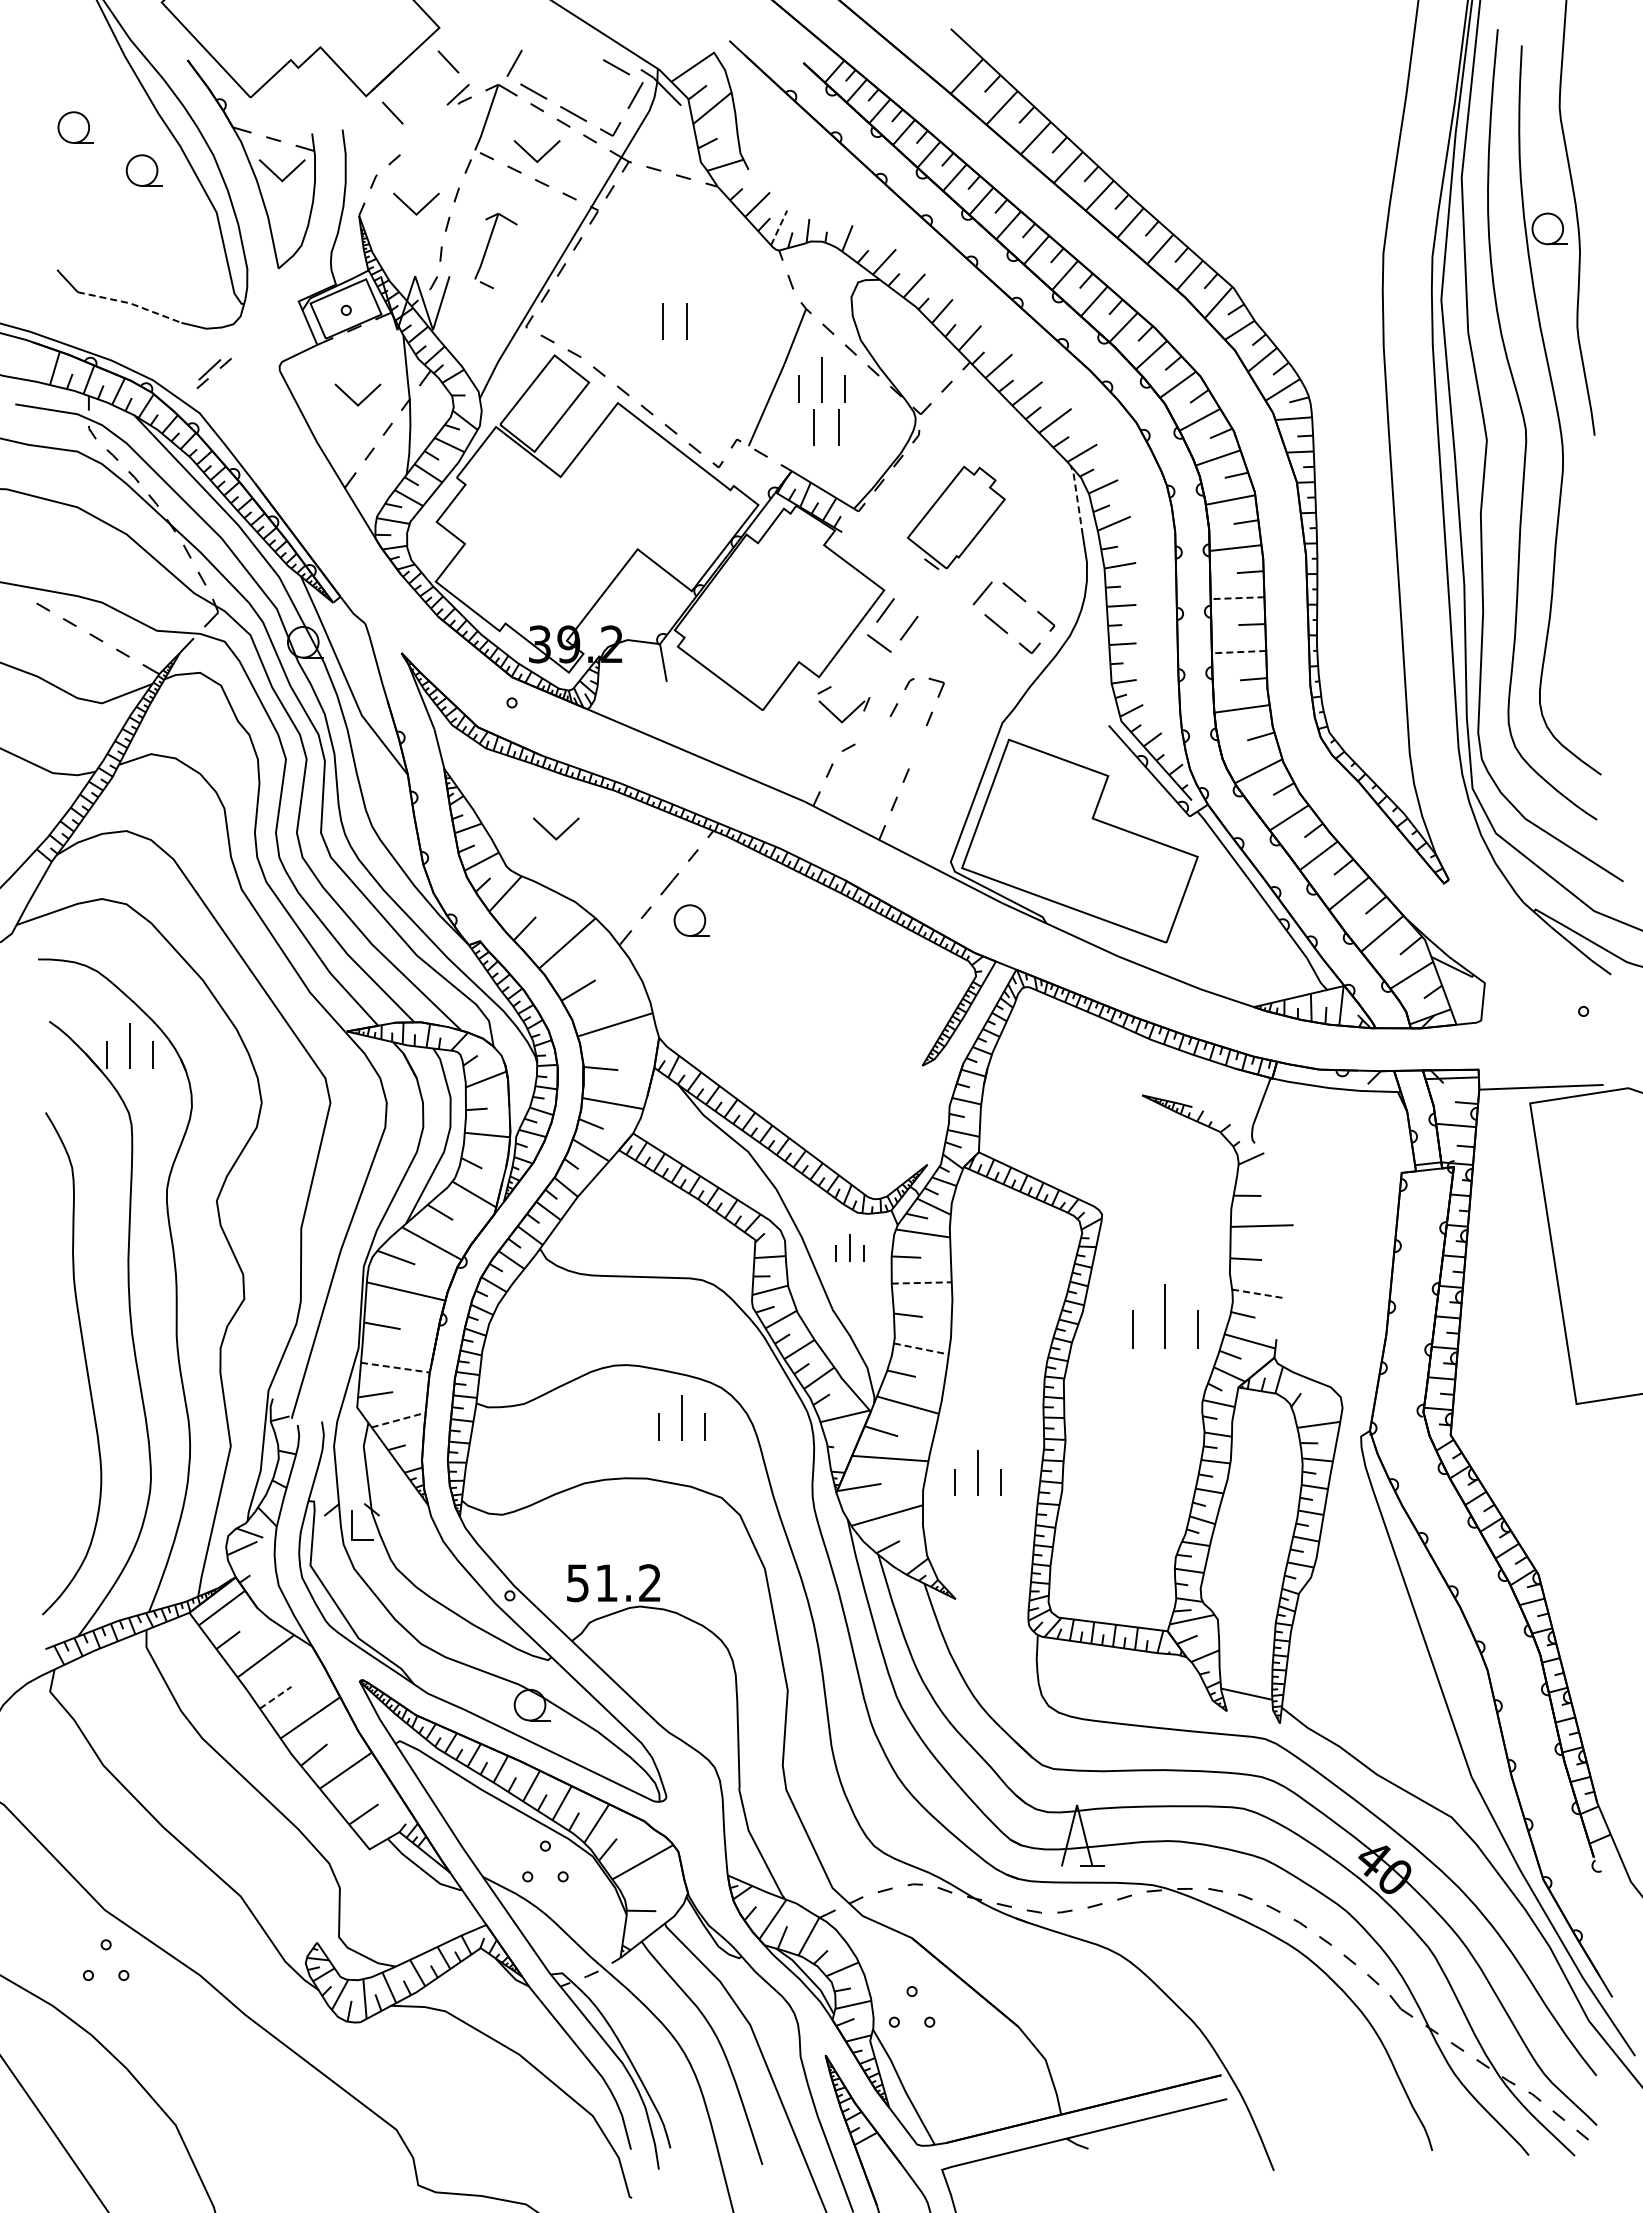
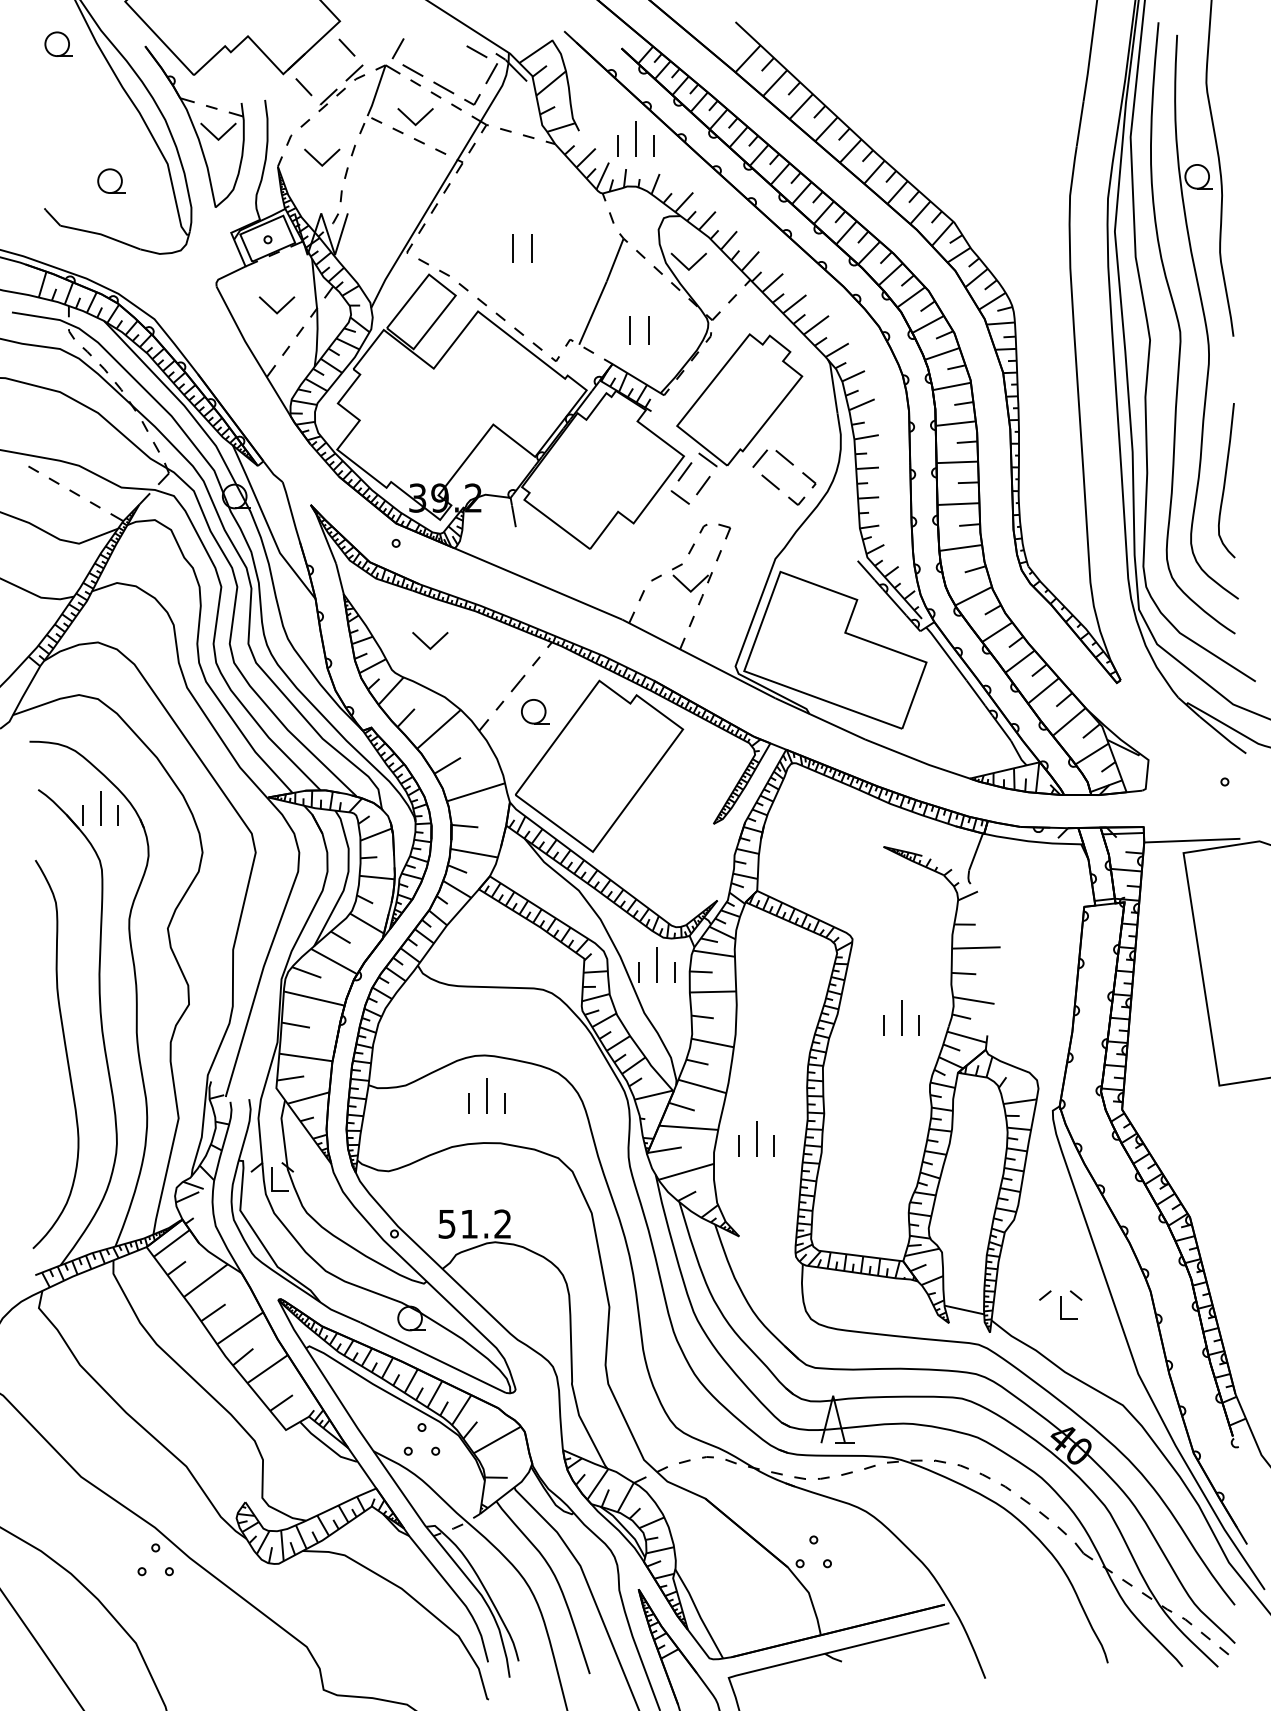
part: (75, 127) -> (58, 44), moved
part: (143, 170) -> (111, 181), moved
line: (779, 227) -> (603, 175), dashed -> solid
part: (487, 249) -> (377, 192), removed
line: (130, 303) -> (101, 234), dashed -> solid
part: (885, 343) -> (684, 265), added
part: (213, 373) -> (331, 99), moved
part: (821, 379) -> (635, 138), moved
line: (1077, 498) -> (833, 385), dashed -> solid
part: (956, 517) -> (739, 399), size x1.67
line: (1237, 598) -> (957, 462), dashed -> solid
curve: (1584, 621) -> (1225, 480), added
line: (1238, 652) -> (958, 504), dashed -> solid
part: (851, 712) -> (698, 584), moved
part: (774, 990) -> (599, 765), added
part: (849, 1247) -> (657, 964), size x1.67
line: (922, 1282) -> (713, 991), dashed -> solid
line: (1259, 1294) -> (974, 1000), dashed -> solid
part: (1165, 1316) -> (901, 1017), size x0.71
line: (921, 1348) -> (712, 1042), dashed -> solid
line: (395, 1367) -> (306, 1057), dashed -> solid
part: (681, 1417) -> (487, 1096), moved
line: (398, 1420) -> (308, 1098), dashed -> solid
part: (1371, 1687) -> (1060, 1304), added
line: (276, 1697) -> (213, 1312), dashed -> solid
part: (106, 1950) -> (155, 1552), moved
part: (911, 1996) -> (813, 1543), moved

